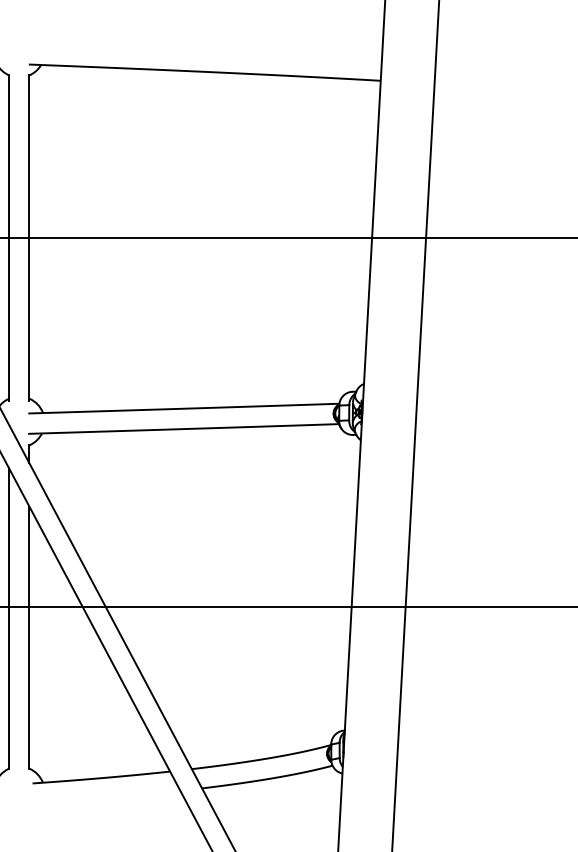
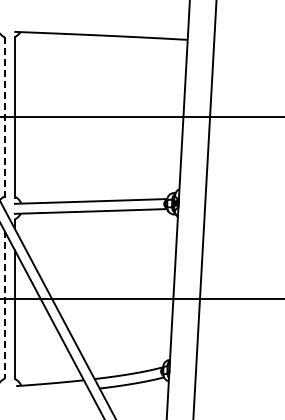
line: (8, 240) -> (4, 118), solid -> dashed
line: (8, 617) -> (4, 304), solid -> dashed

